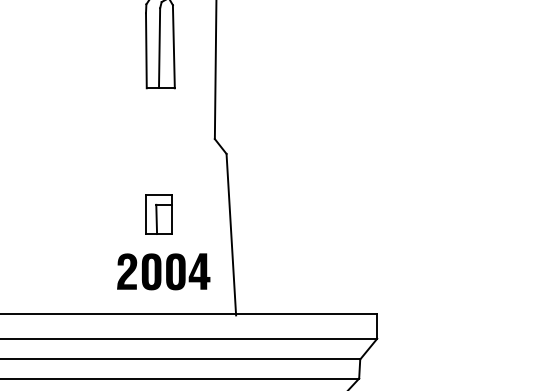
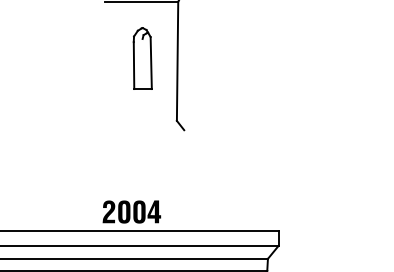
line: (158, 47) -> (141, 63), removed
part: (158, 215) -> (141, 168), removed
line: (231, 234) -> (187, 180), removed
part: (163, 271) -> (131, 211), moved

